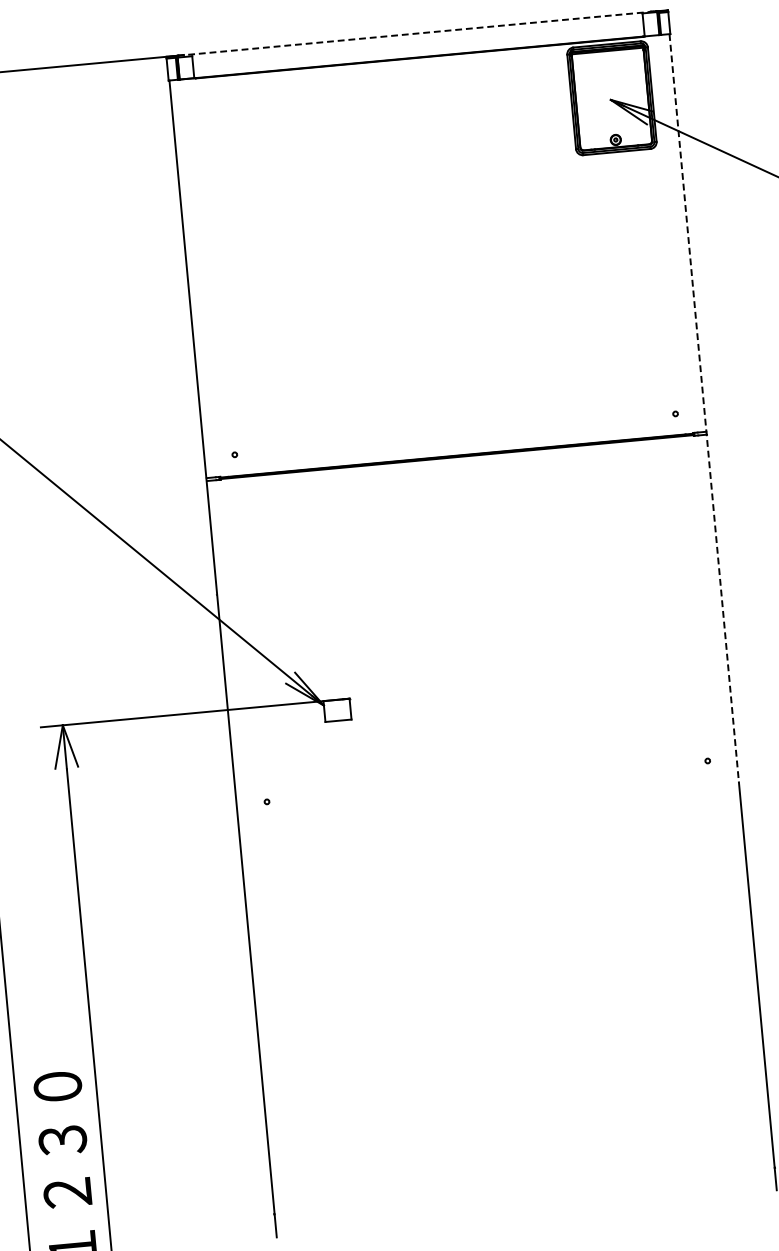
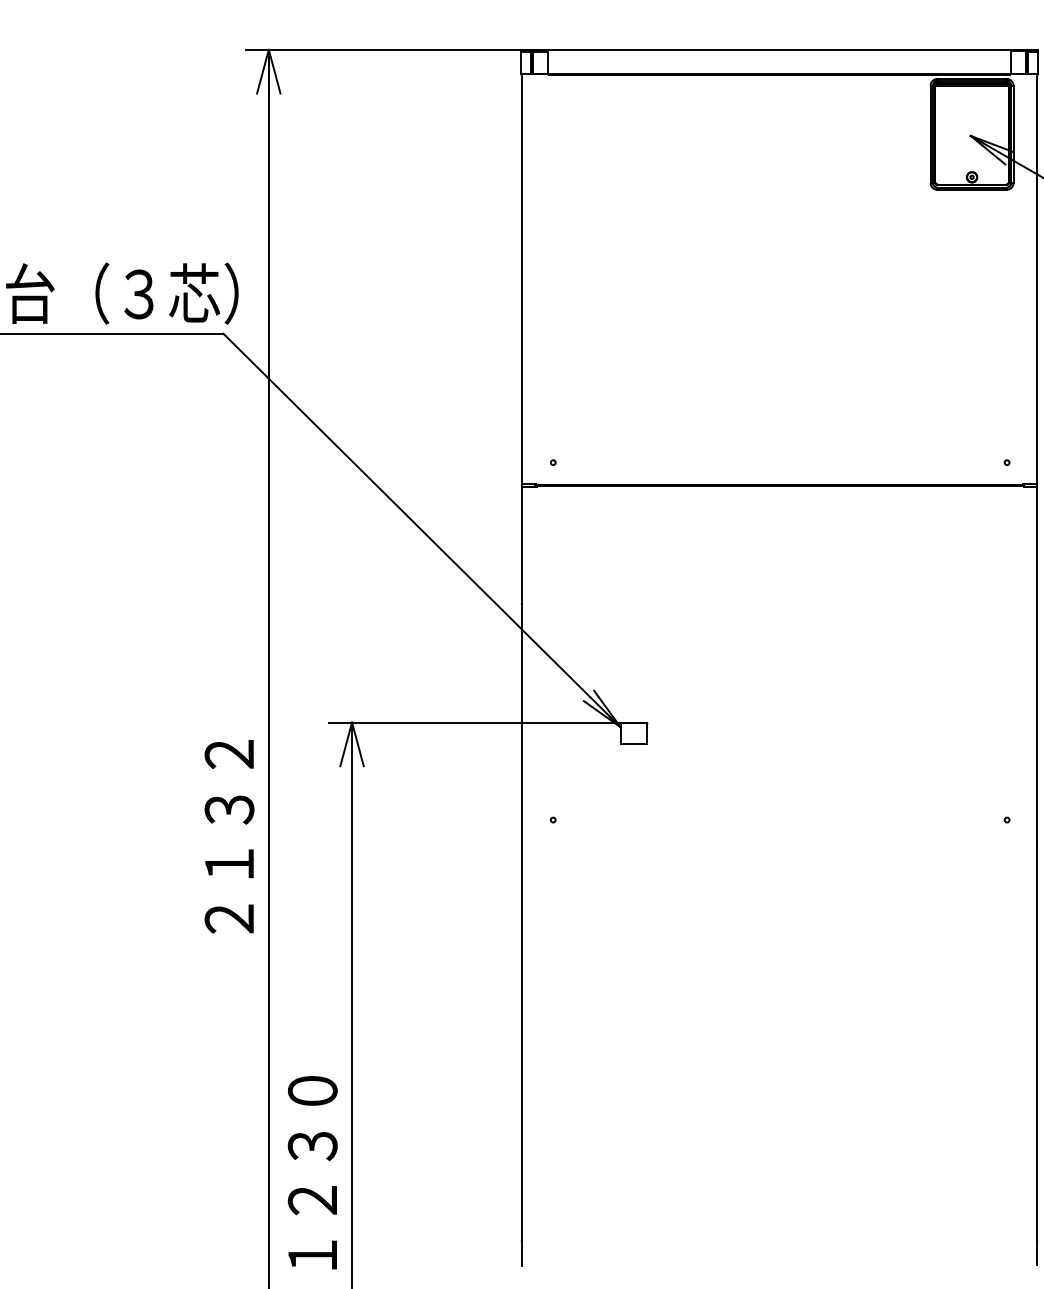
line: (417, 33) -> (779, 49), dashed -> solid
line: (703, 409) -> (1036, 460), dashed -> solid

